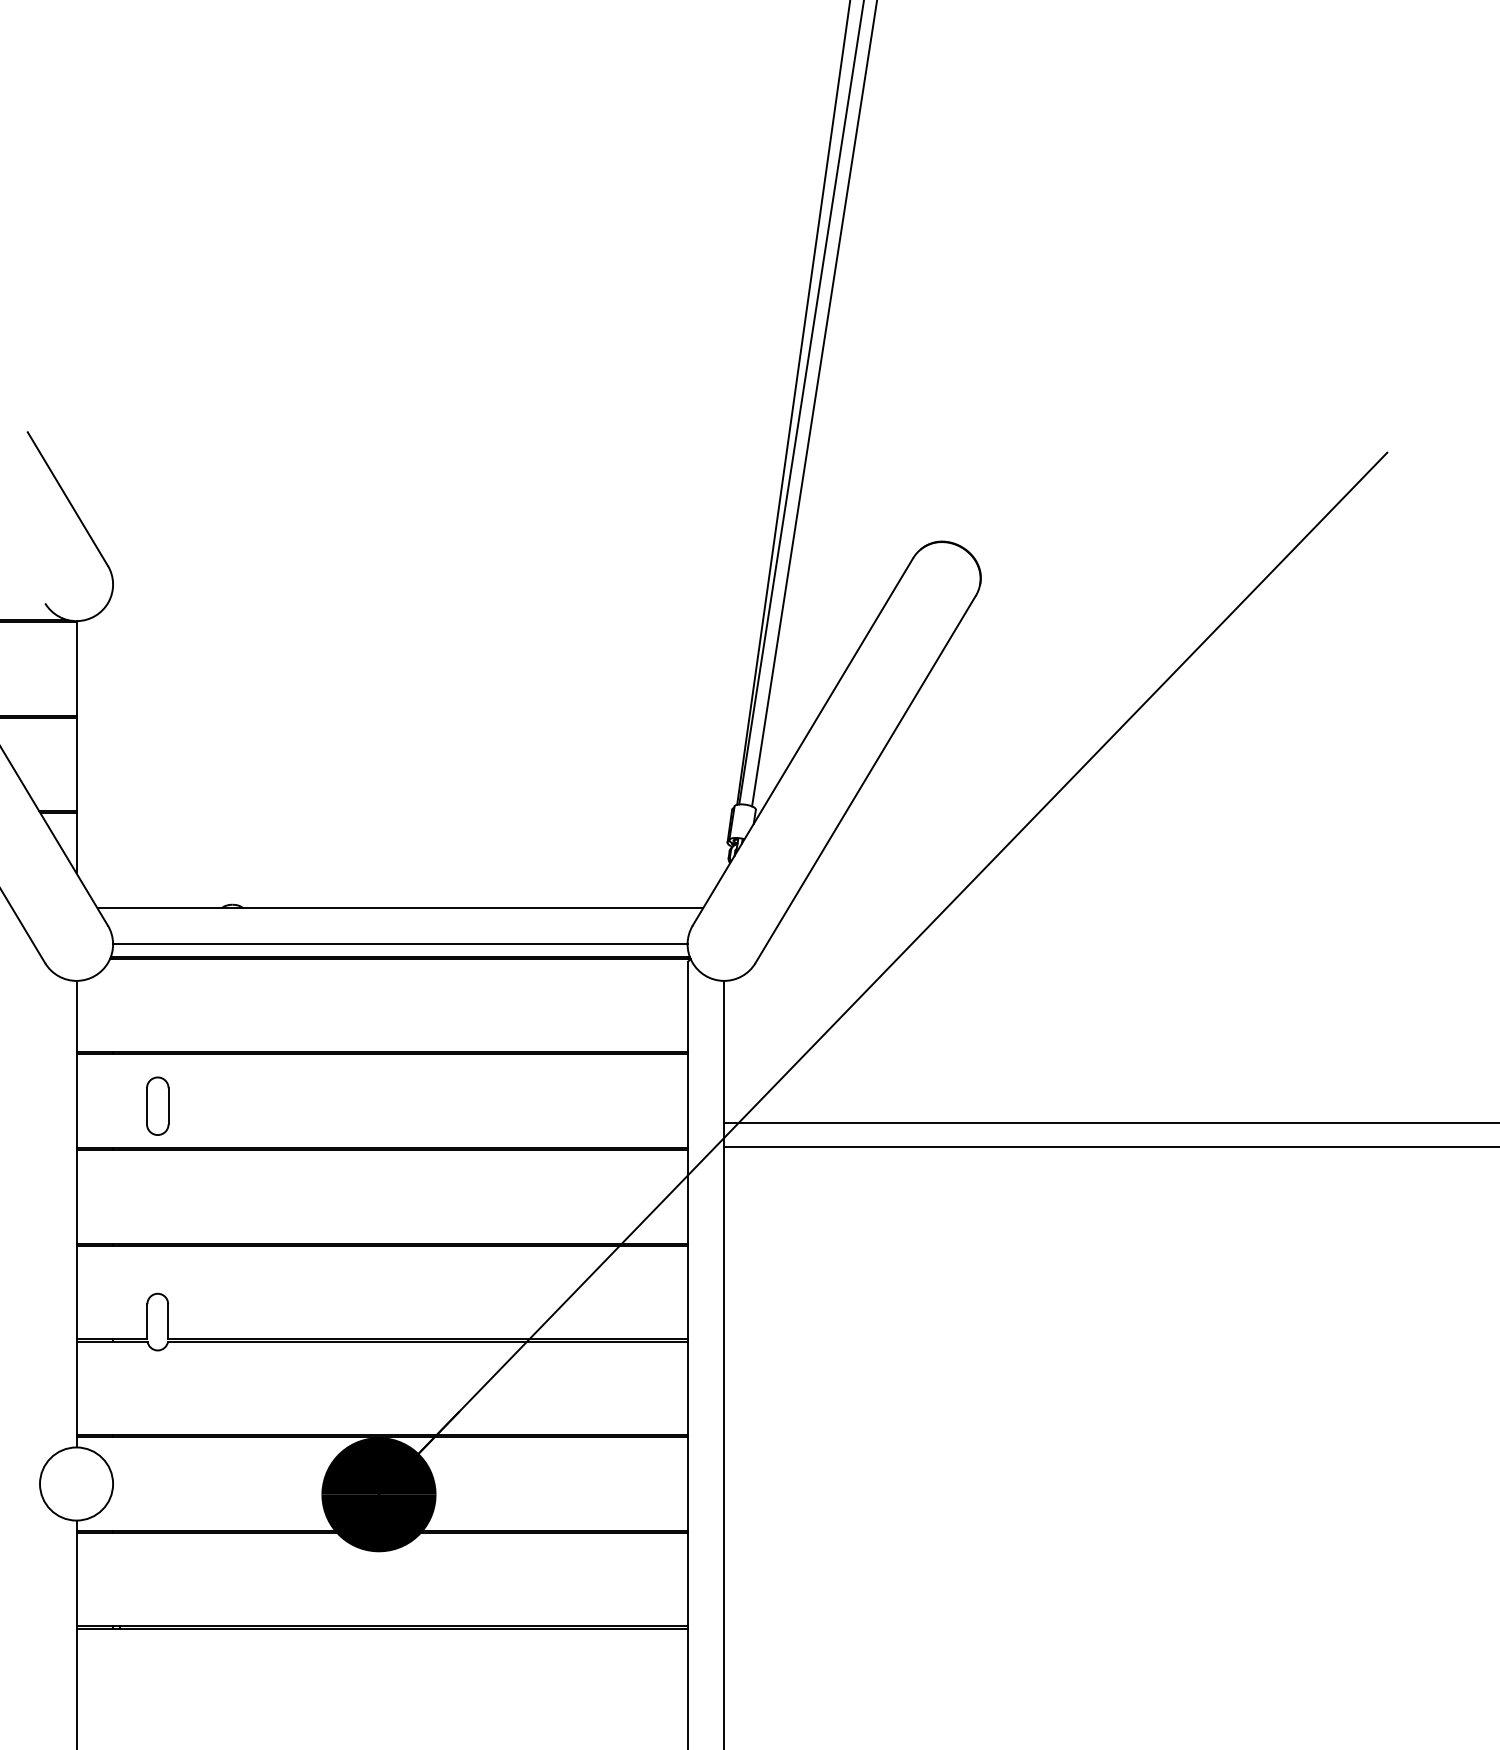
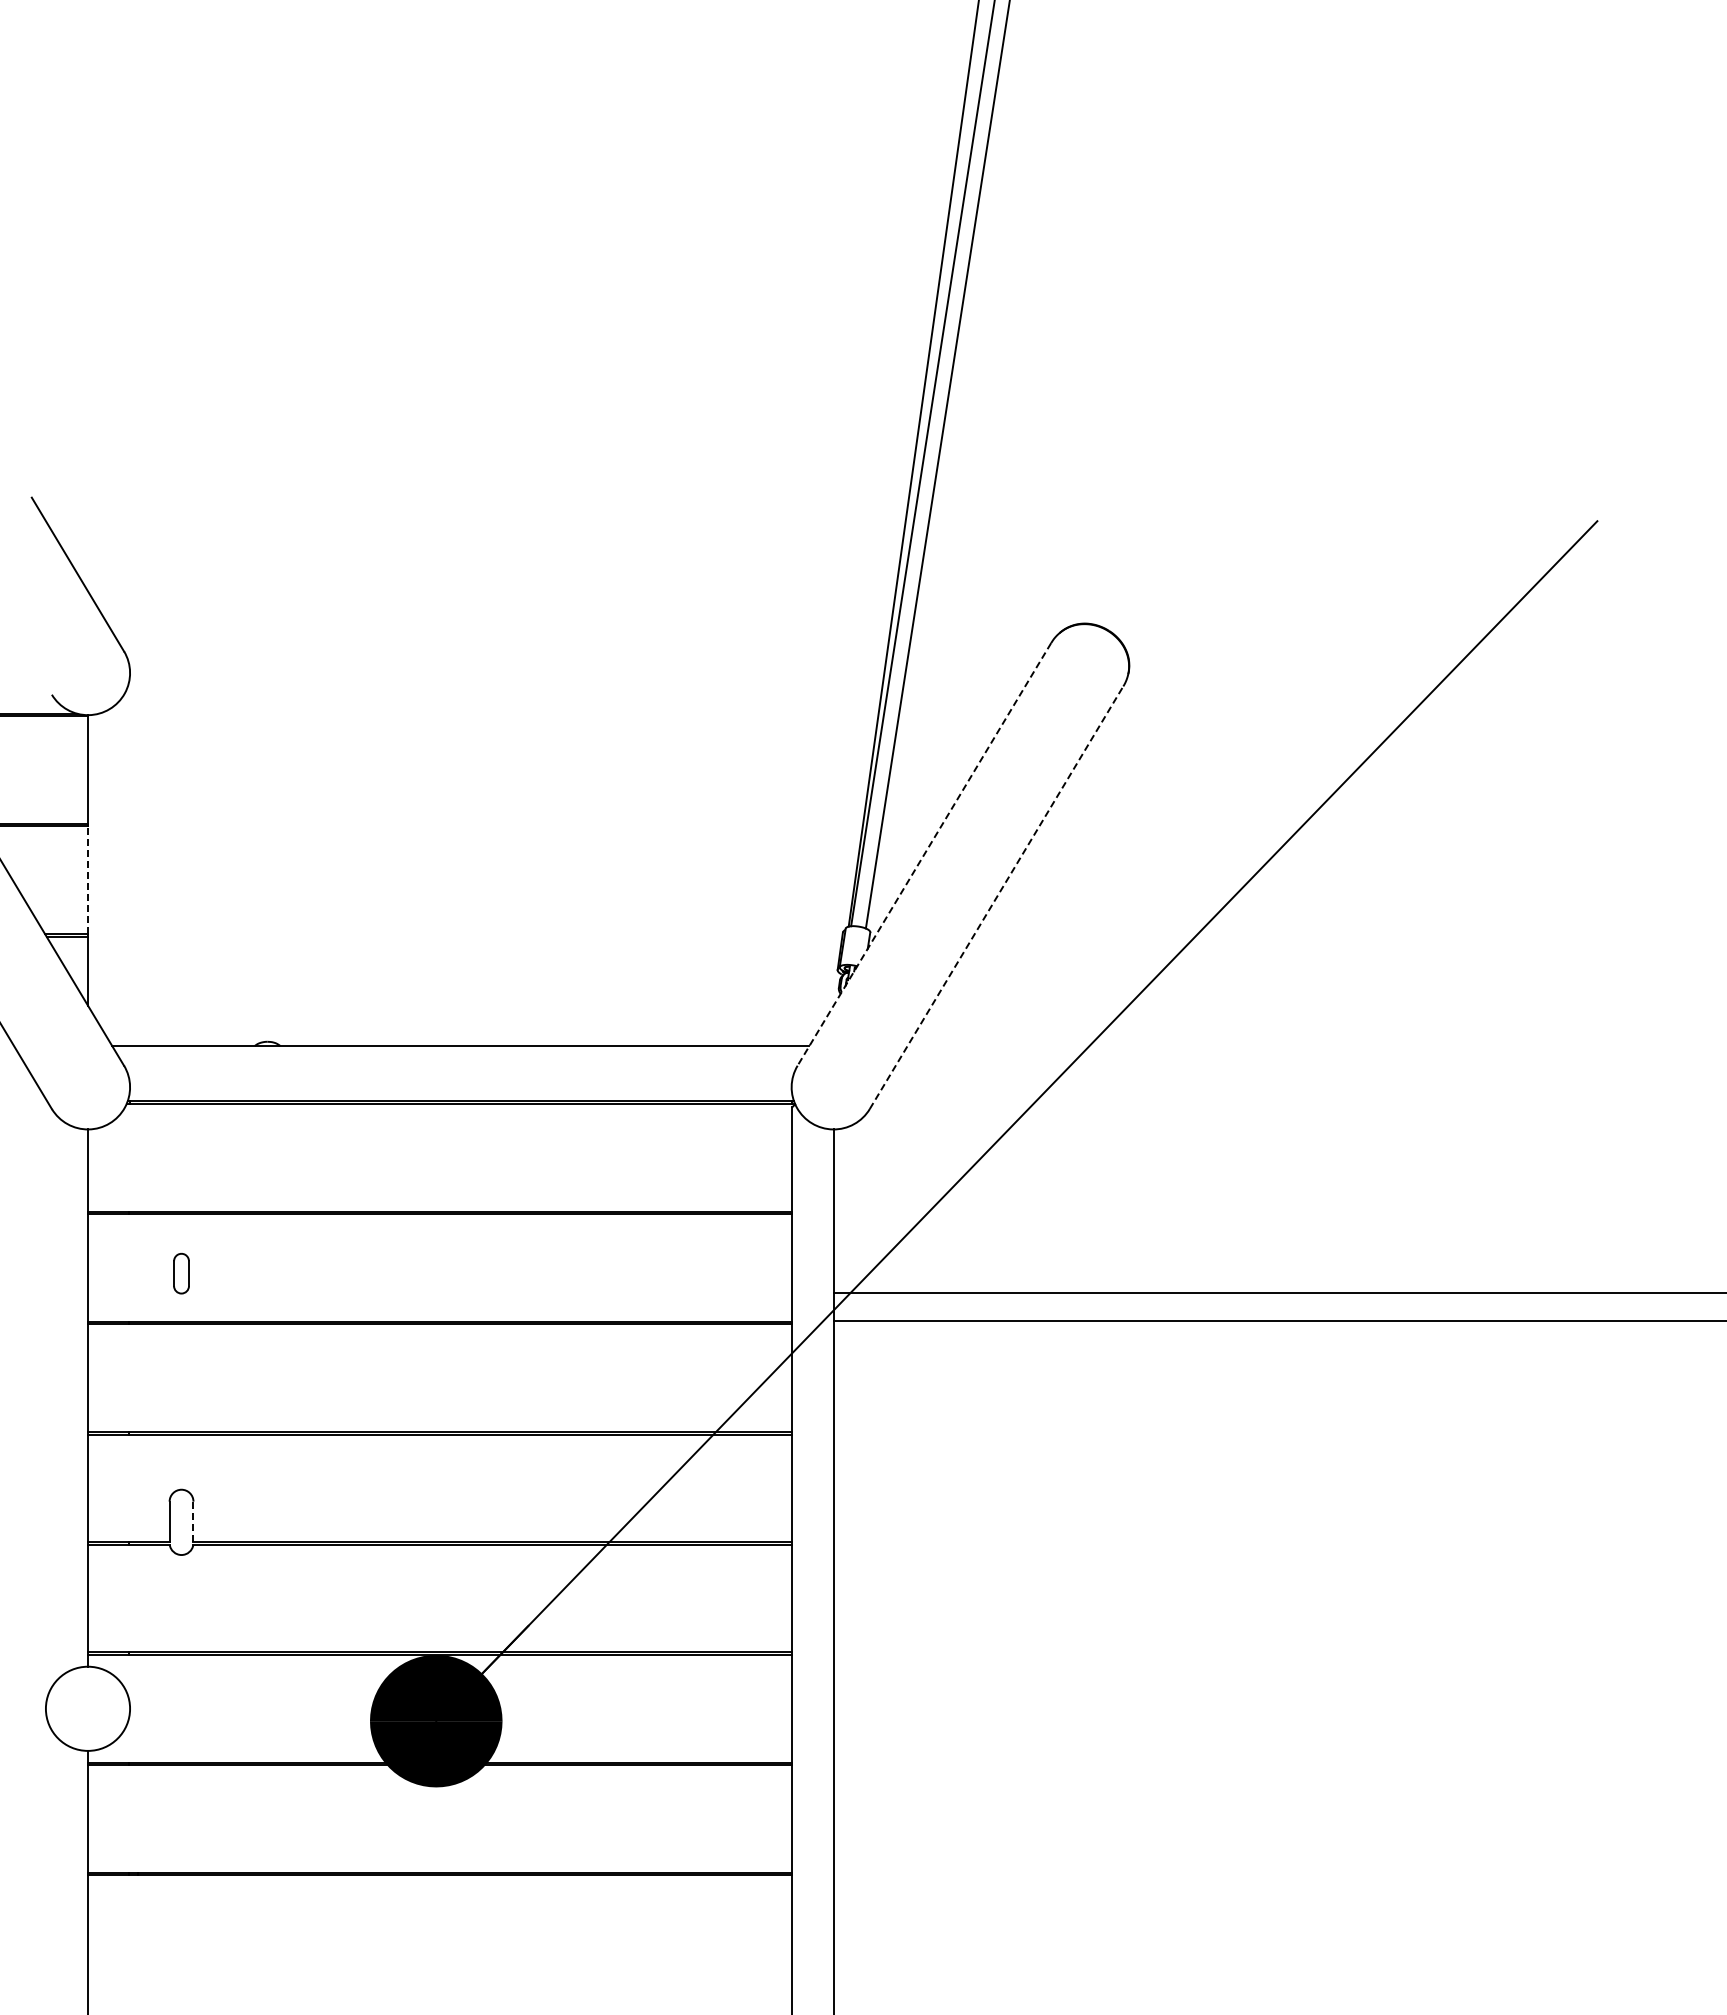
line: (802, 742) -> (924, 854), solid -> dashed
line: (76, 764) -> (88, 880), solid -> dashed
line: (865, 779) -> (996, 897), solid -> dashed
line: (400, 944) -> (460, 1087), removed
part: (157, 1105) -> (181, 1273), size x0.6
line: (168, 1322) -> (193, 1522), solid -> dashed

